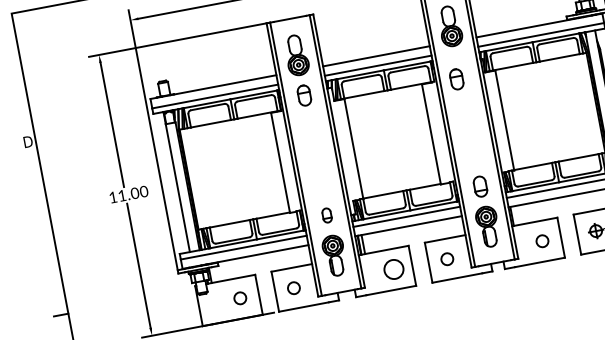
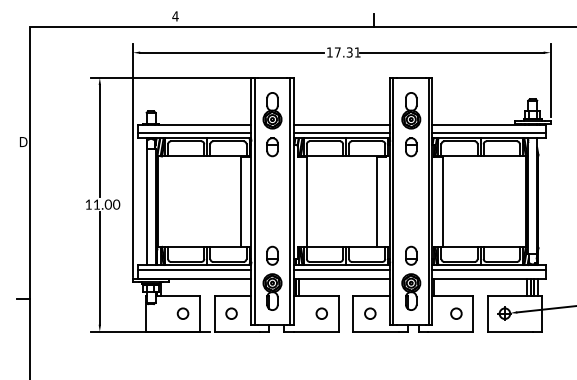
part: (457, 79) -> (411, 147), moved
part: (327, 215) -> (272, 255), size x1.43
circle: (393, 269) -> (321, 313), size x0.62

